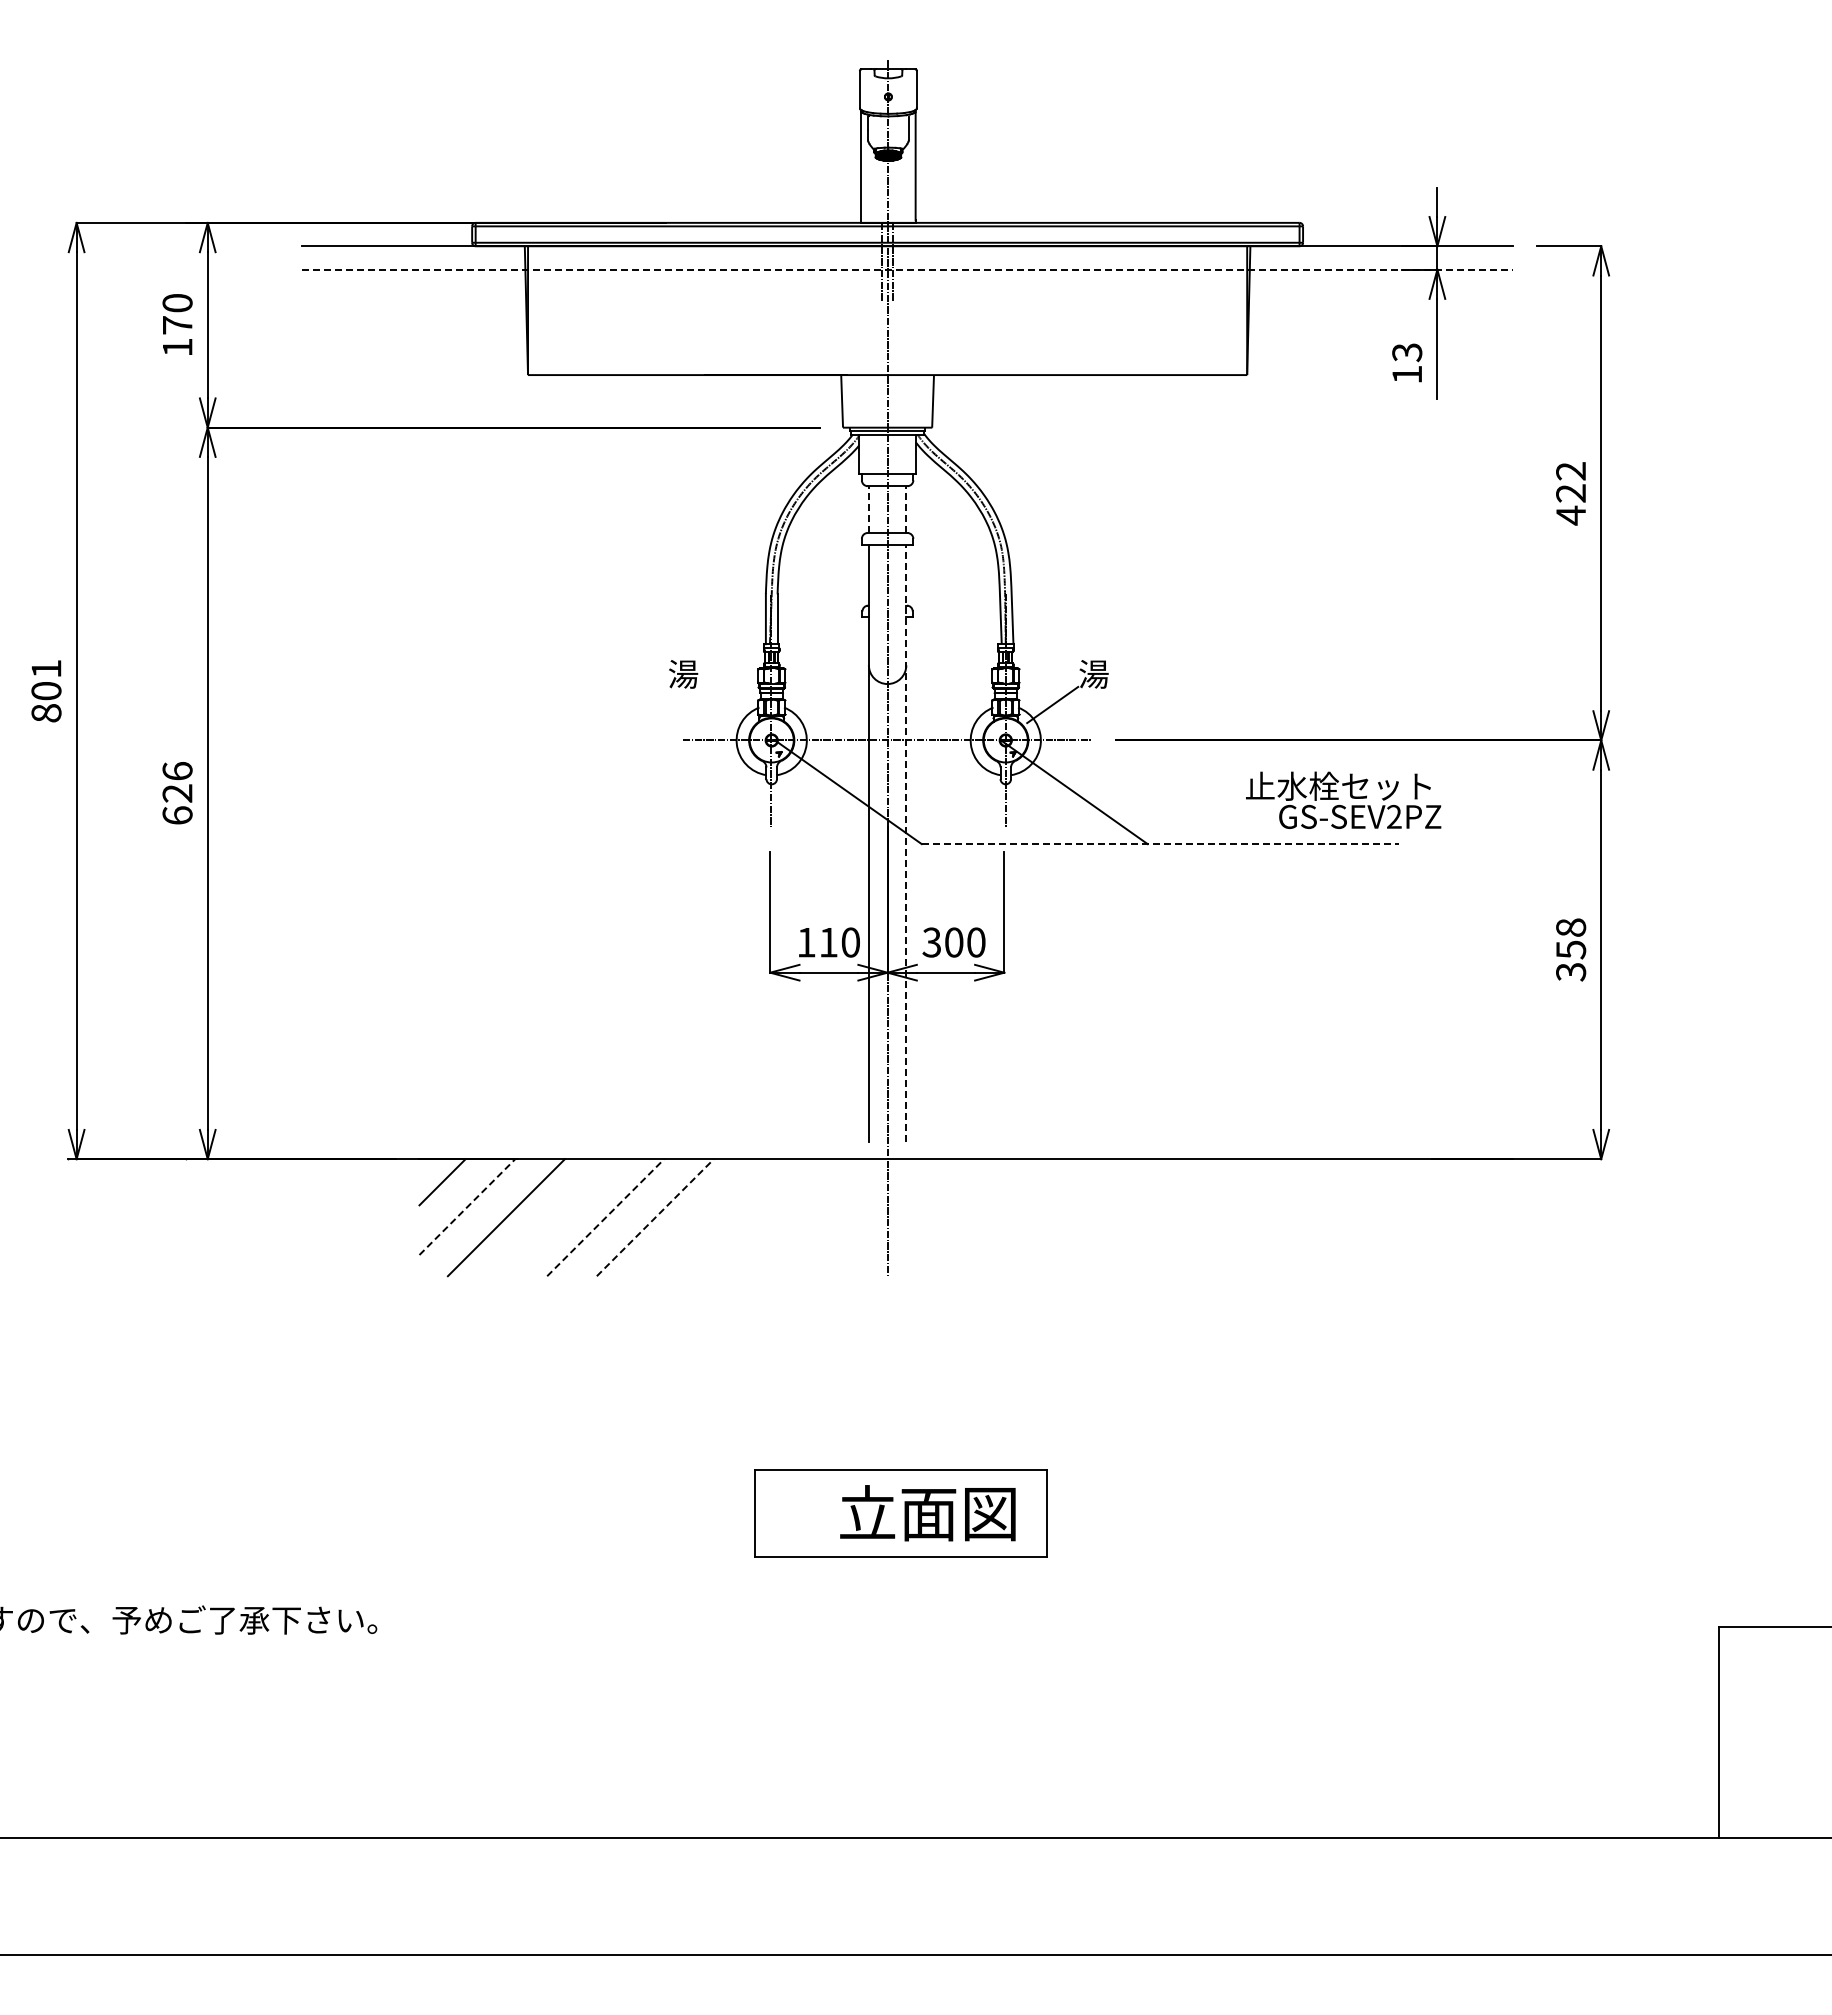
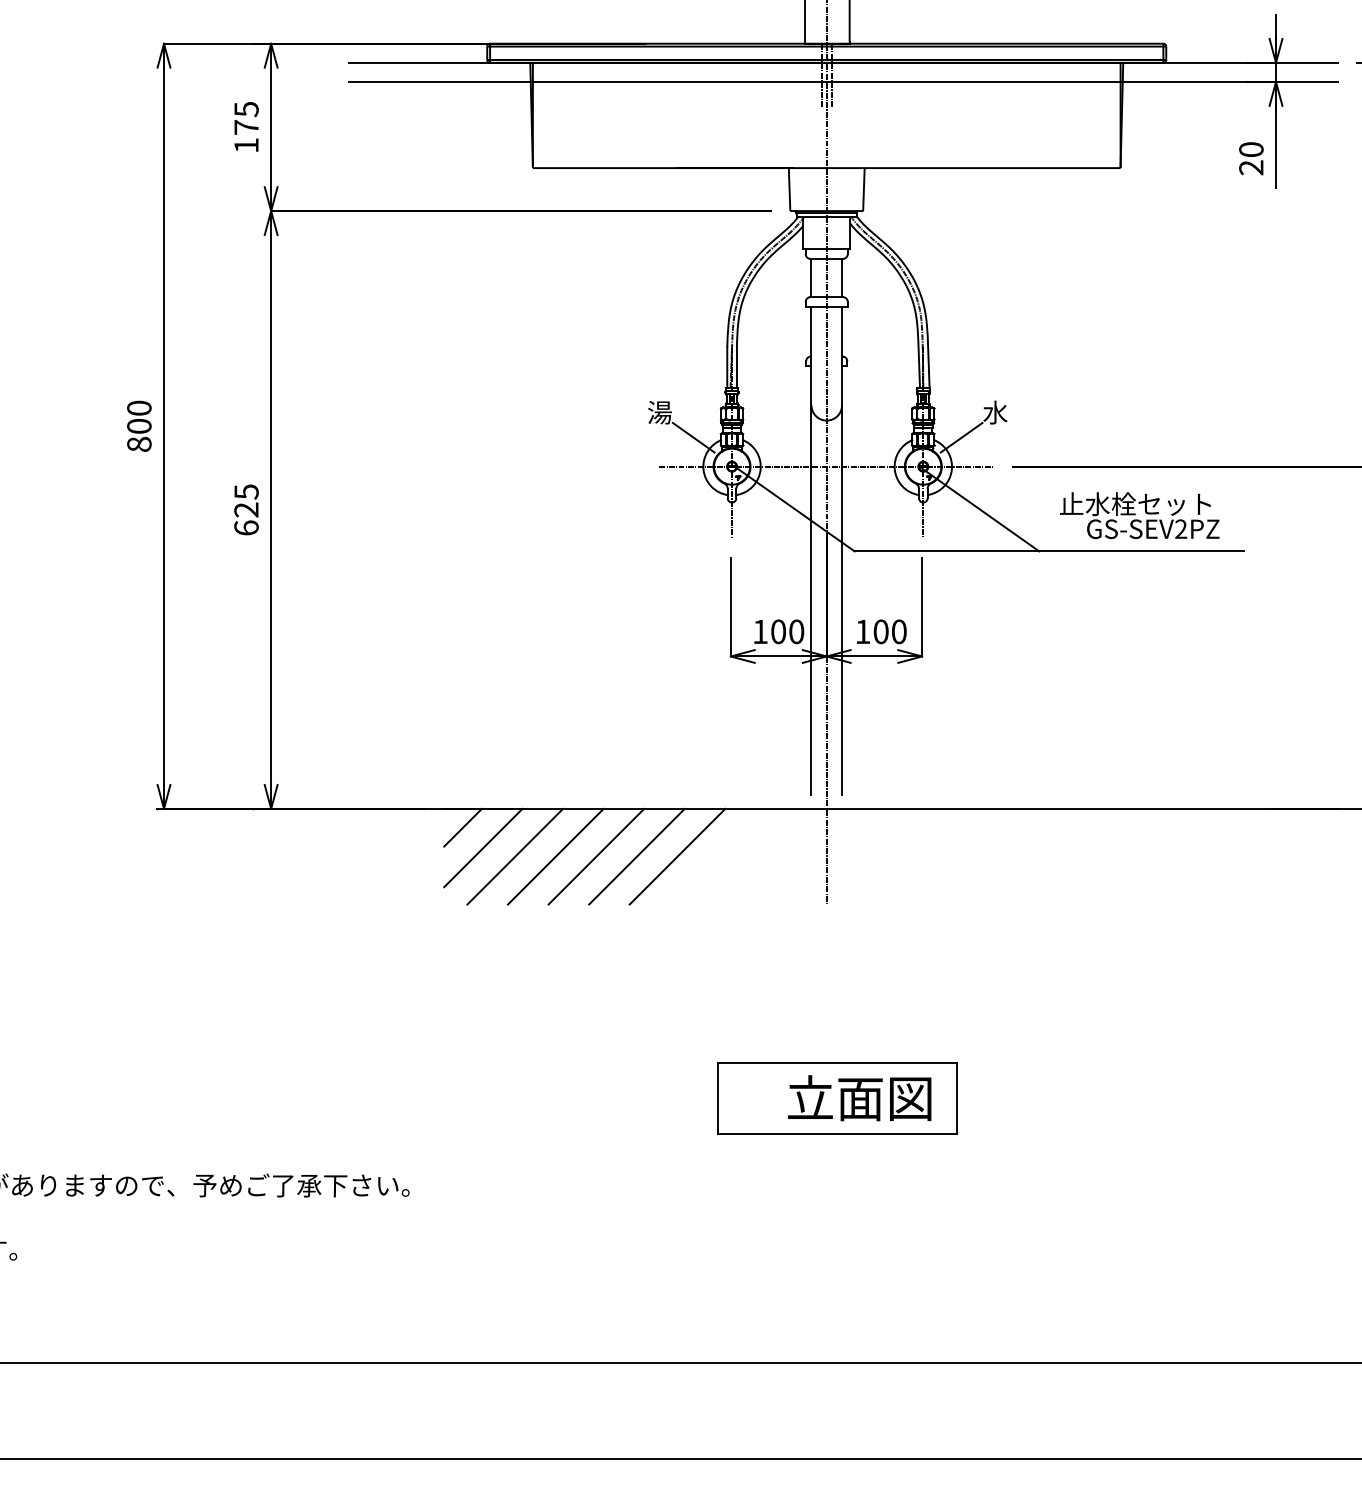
line: (908, 269) -> (843, 81), dashed -> solid
text: (177, 303) -> (246, 109), 170 -> 175
text: (1407, 363) -> (1251, 158), 13 -> 20
line: (868, 509) -> (811, 277), dashed -> solid
line: (906, 509) -> (842, 277), dashed -> solid
text: (46, 668) -> (139, 407), 801 -> 800
text: (1093, 673) -> (995, 411), 湯 -> 水
line: (724, 704) -> (693, 437), added
text: (177, 771) -> (246, 492), 626 -> 625
text: (1343, 799) -> (1139, 514), moved
line: (906, 842) -> (842, 550), dashed -> solid
line: (1160, 844) -> (1049, 551), dashed -> solid
text: (828, 942) -> (778, 631), 110 -> 100
text: (931, 942) -> (862, 631), 300 -> 100
line: (467, 1207) -> (483, 848), dashed -> solid
line: (555, 1217) -> (555, 856), added
line: (605, 1217) -> (596, 856), dashed -> solid
line: (655, 1217) -> (637, 856), dashed -> solid
line: (704, 1217) -> (677, 856), added

